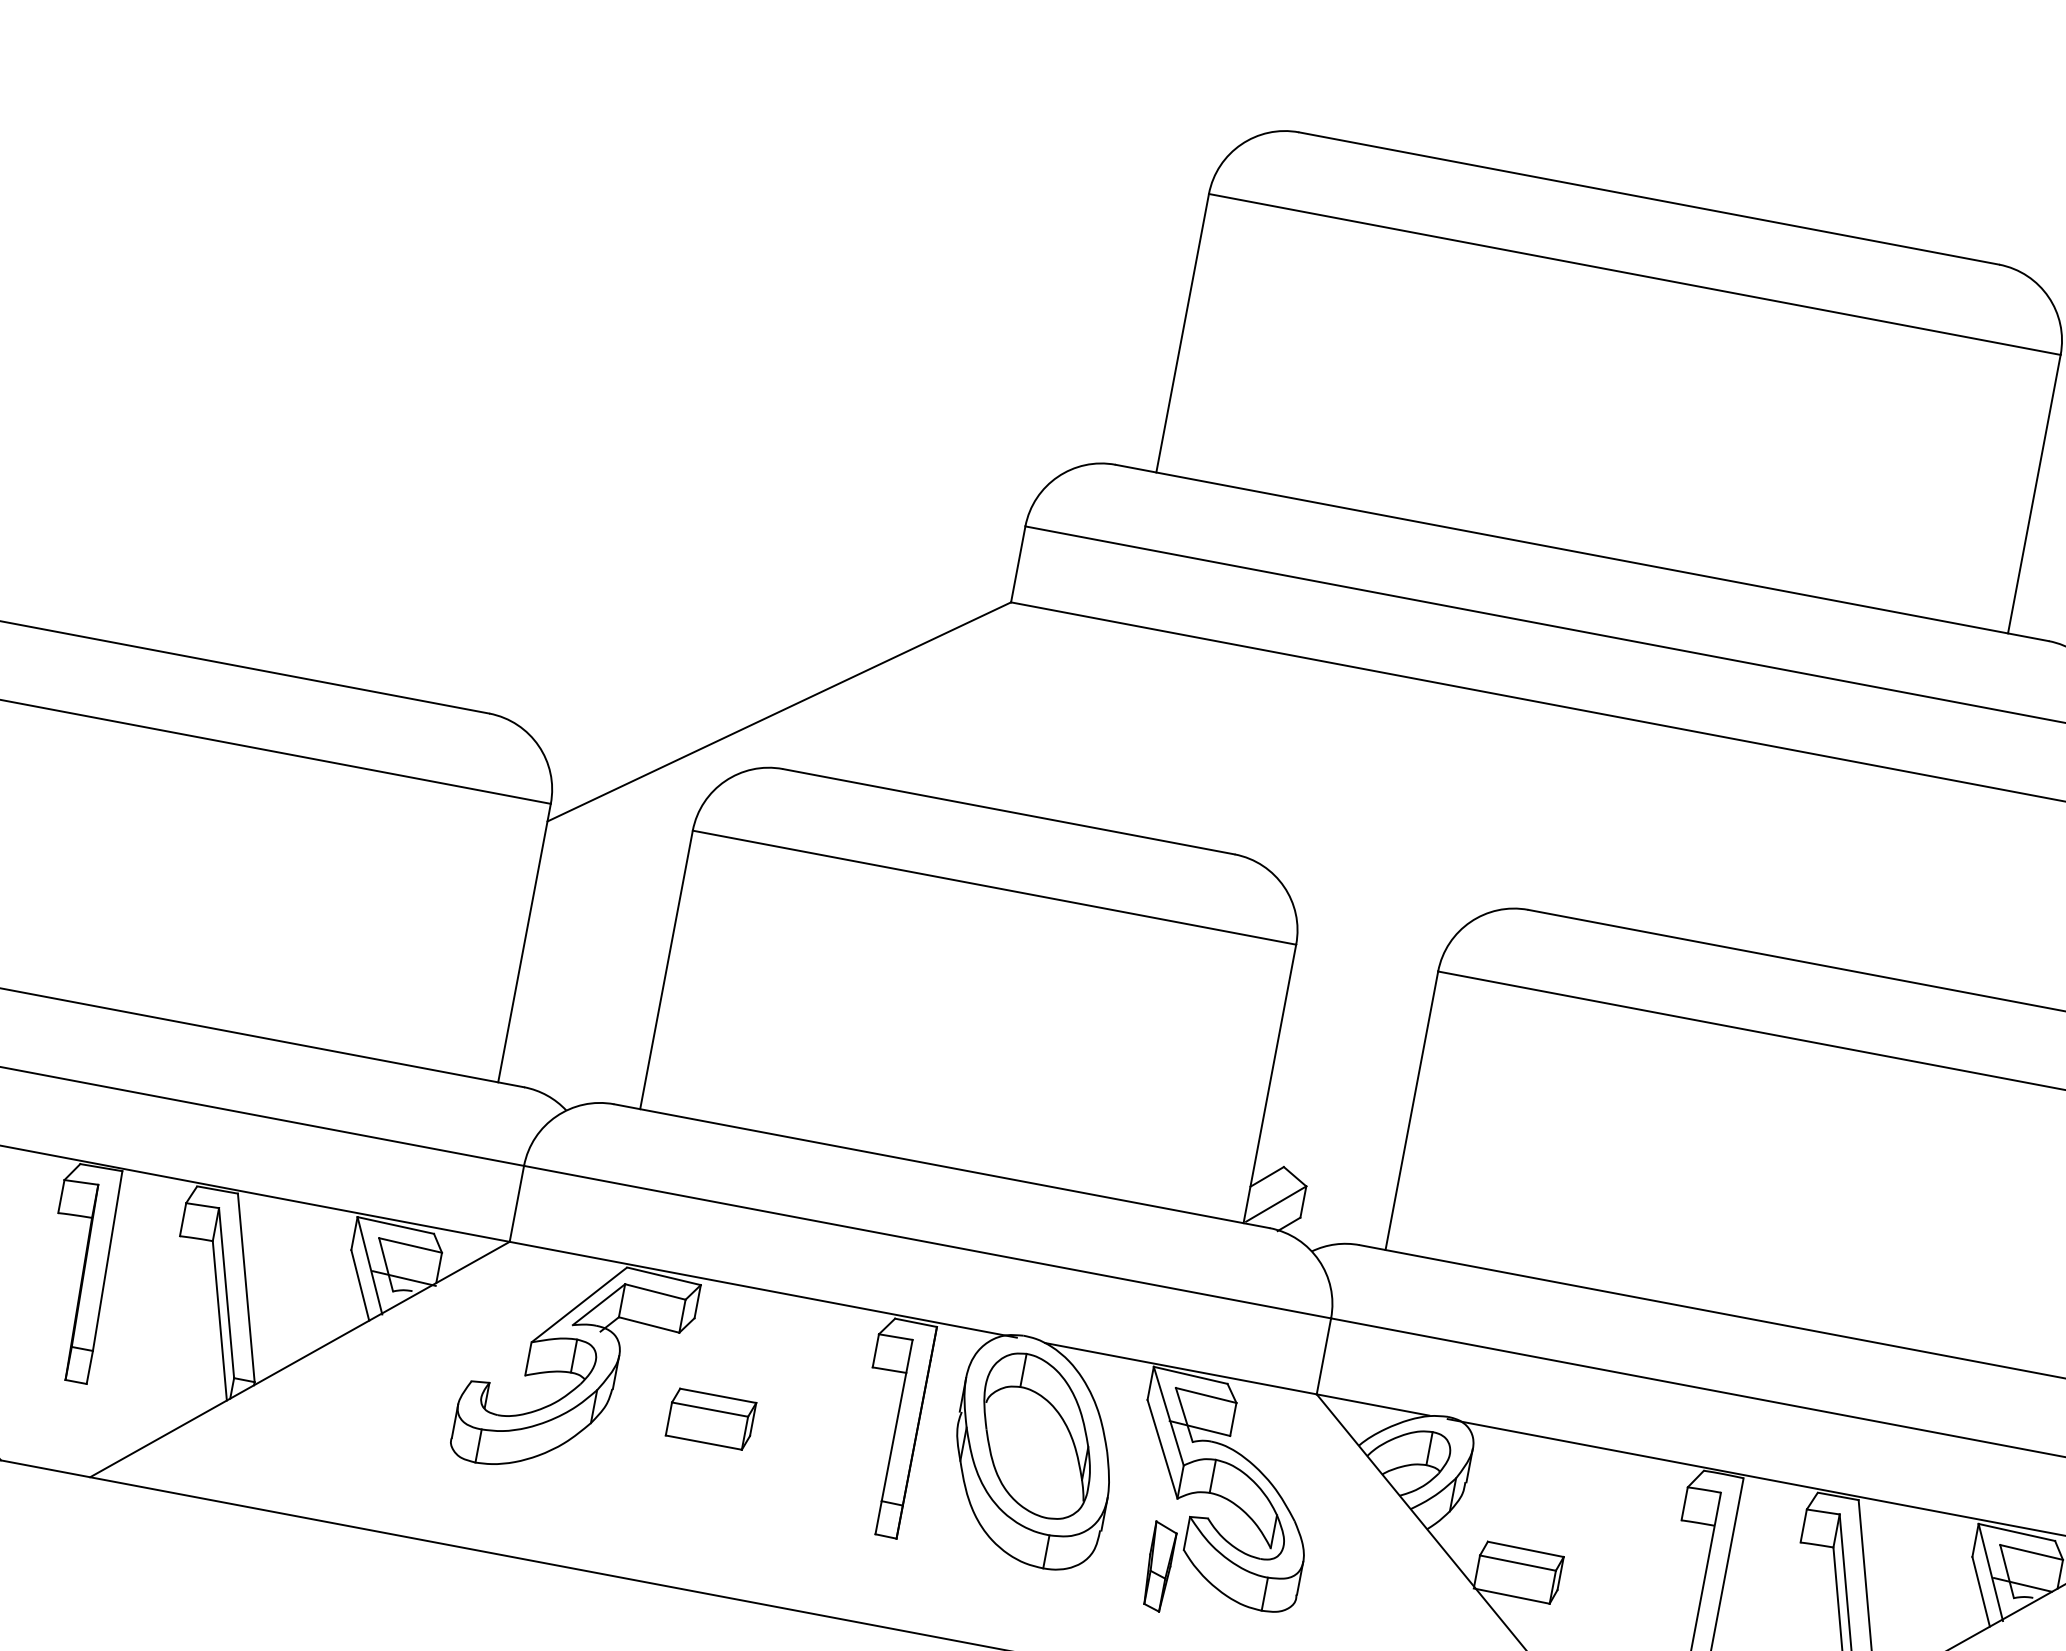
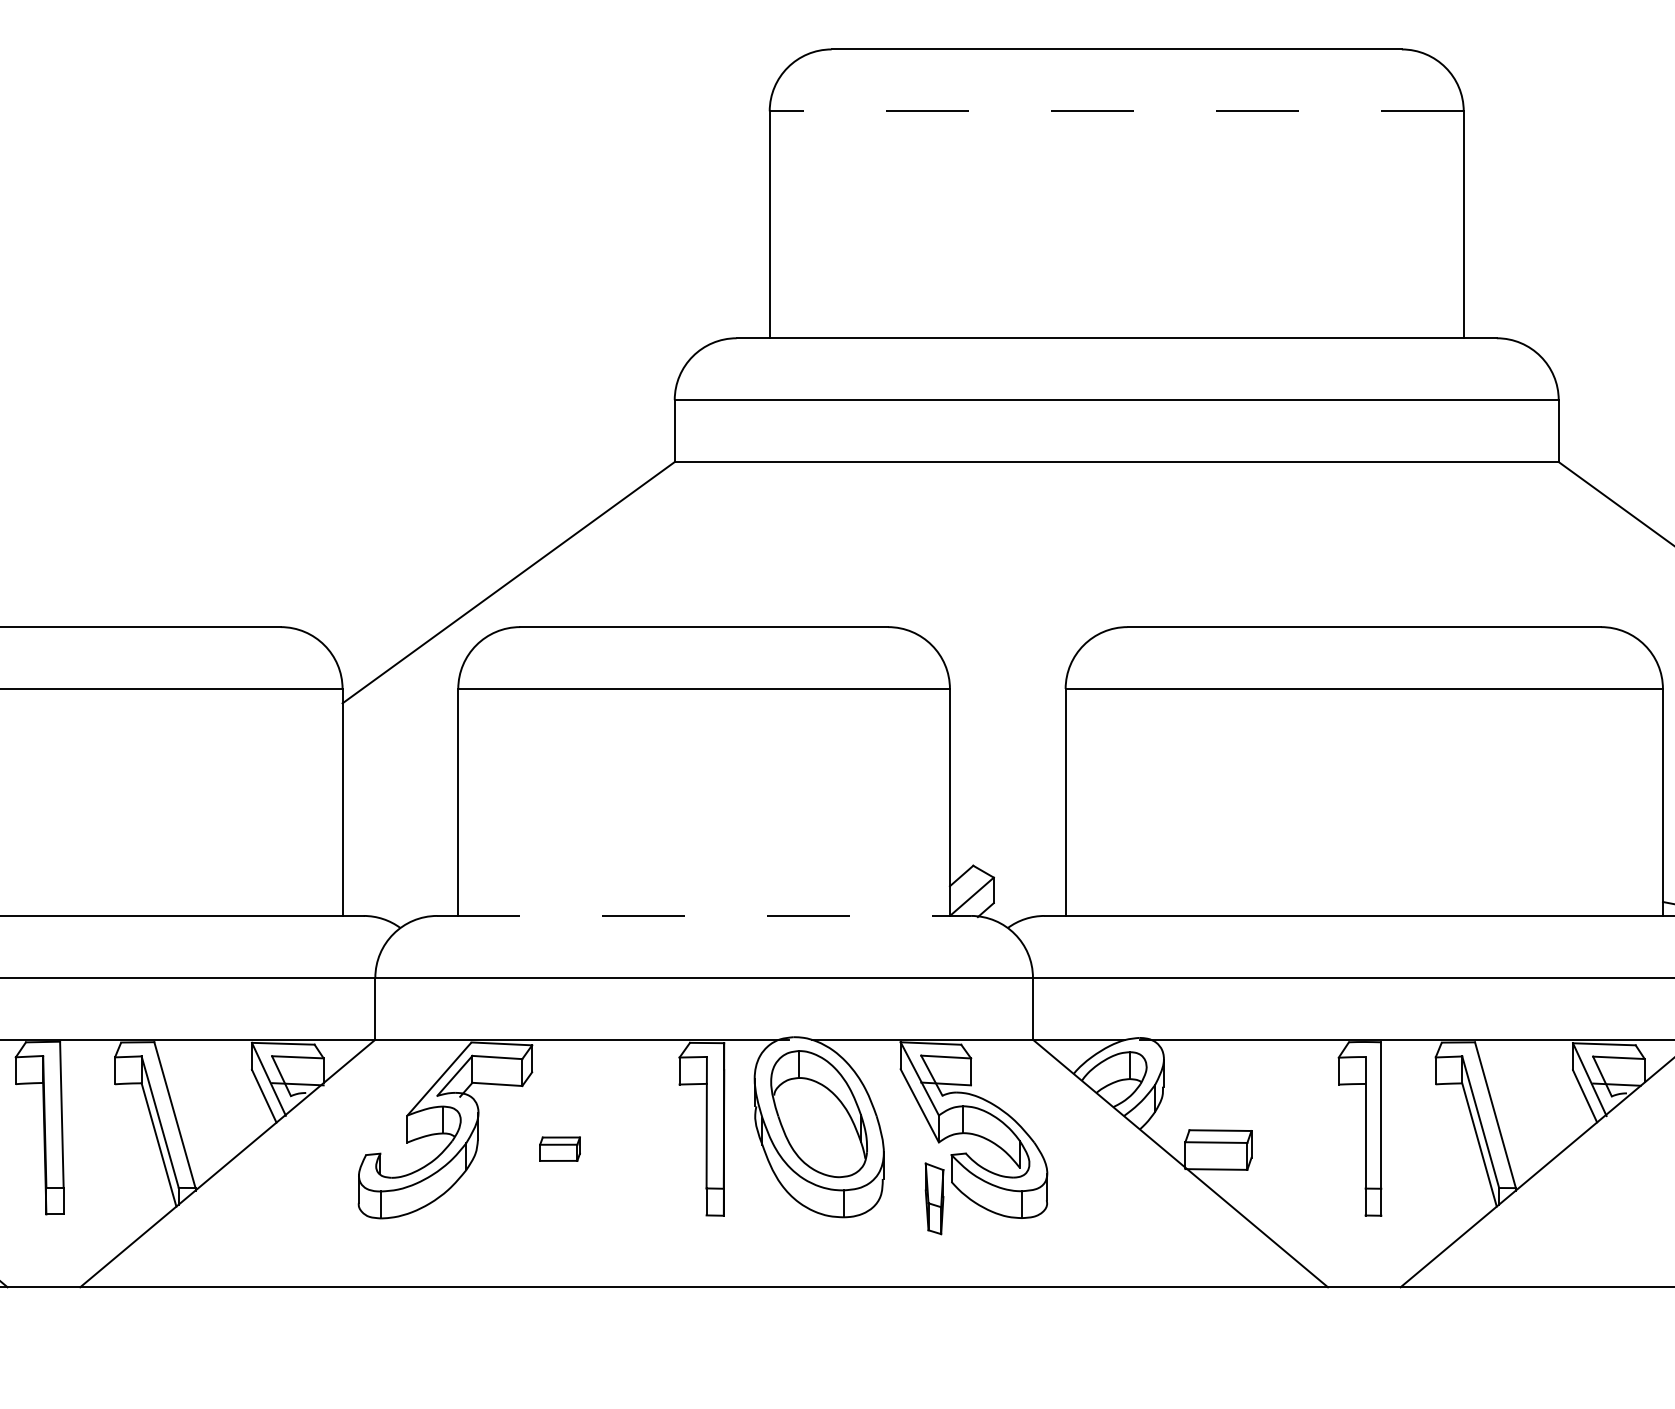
line: (1634, 274) -> (1116, 111), solid -> dashed
line: (942, 1165) -> (704, 915), solid -> dashed
part: (710, 1418) -> (559, 1148), size x0.6

